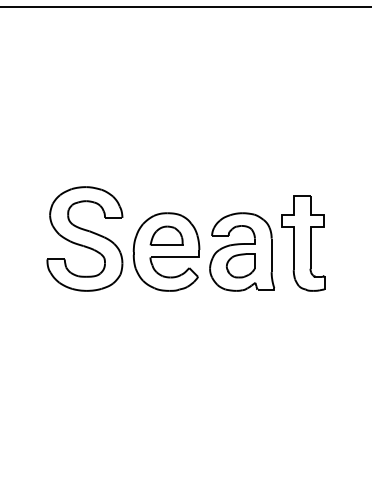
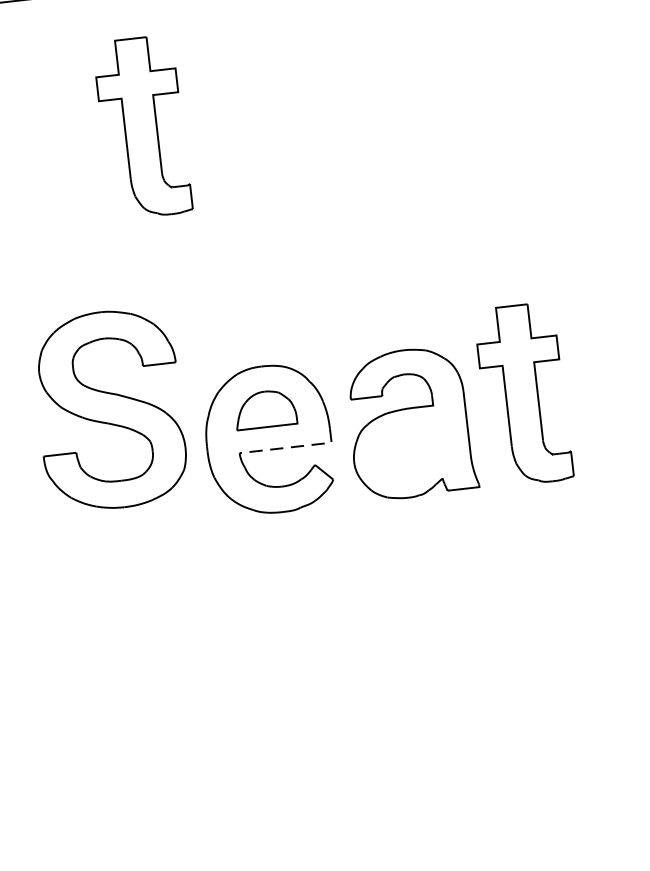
part: (119, 80) -> (143, 127), added
part: (84, 238) -> (108, 409), moved
line: (179, 257) -> (294, 447), solid -> dashed
part: (240, 265) -> (410, 449), removed

